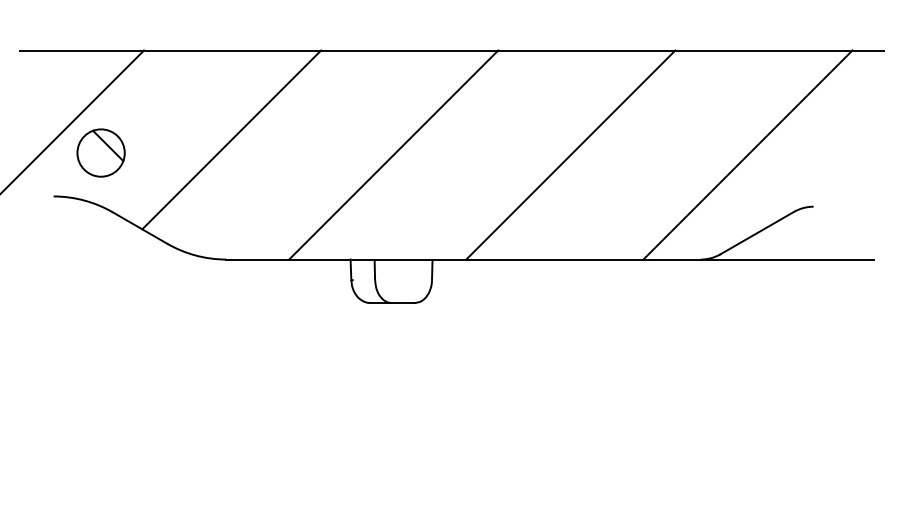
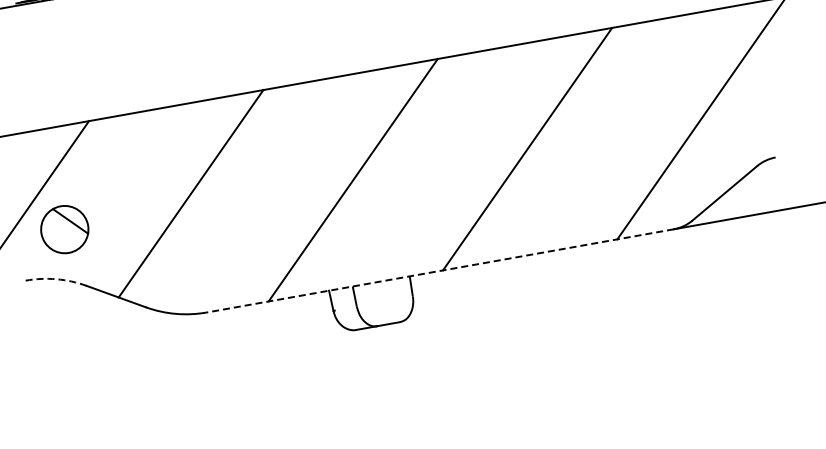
arc: (84, 200) -> (56, 279), solid -> dashed
line: (463, 259) -> (440, 270), solid -> dashed

